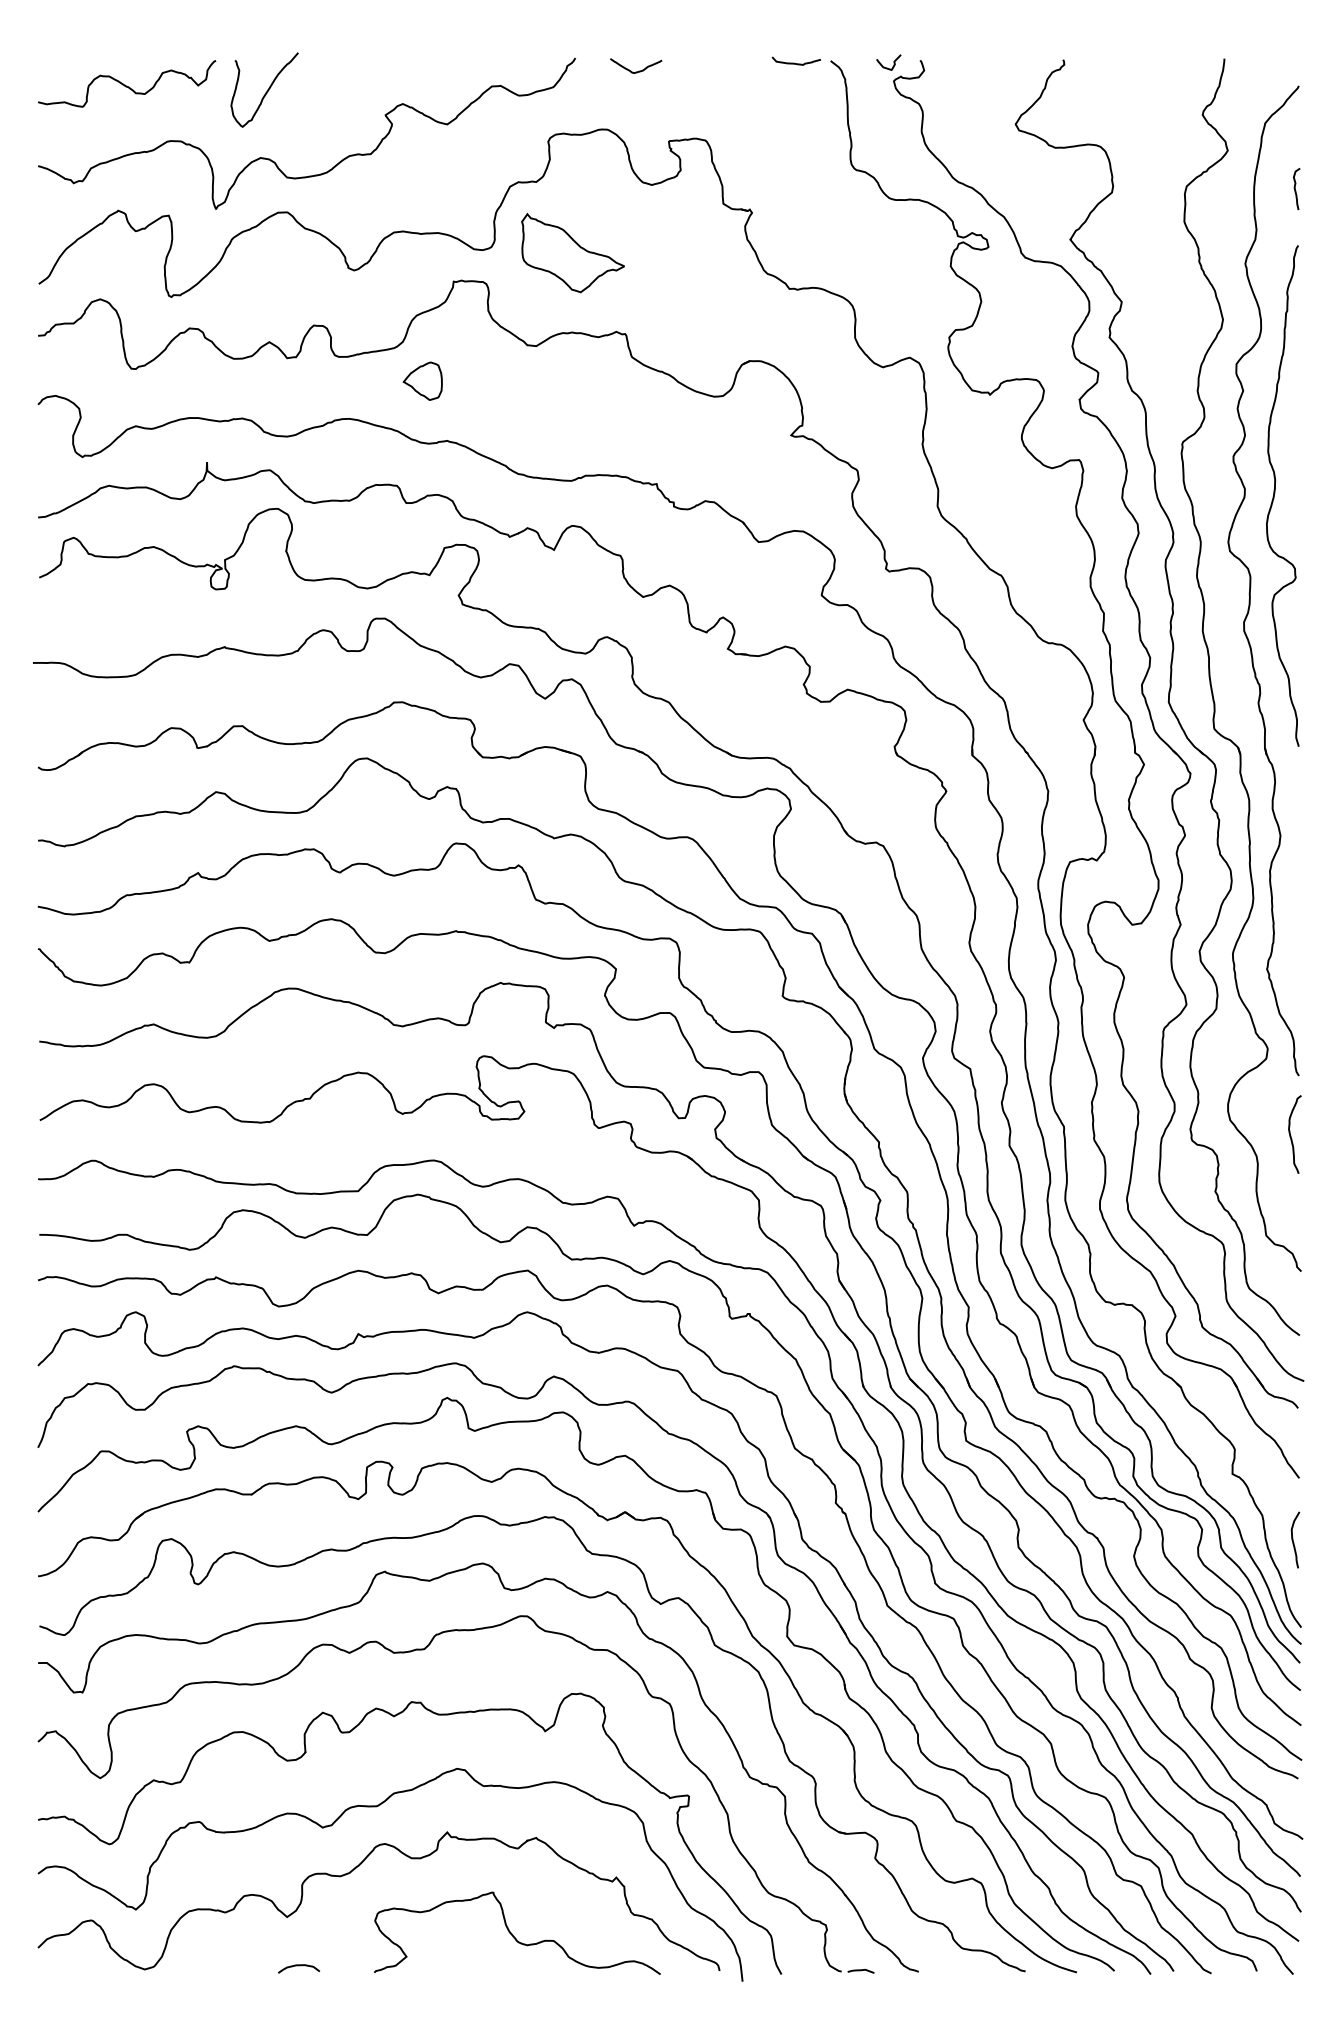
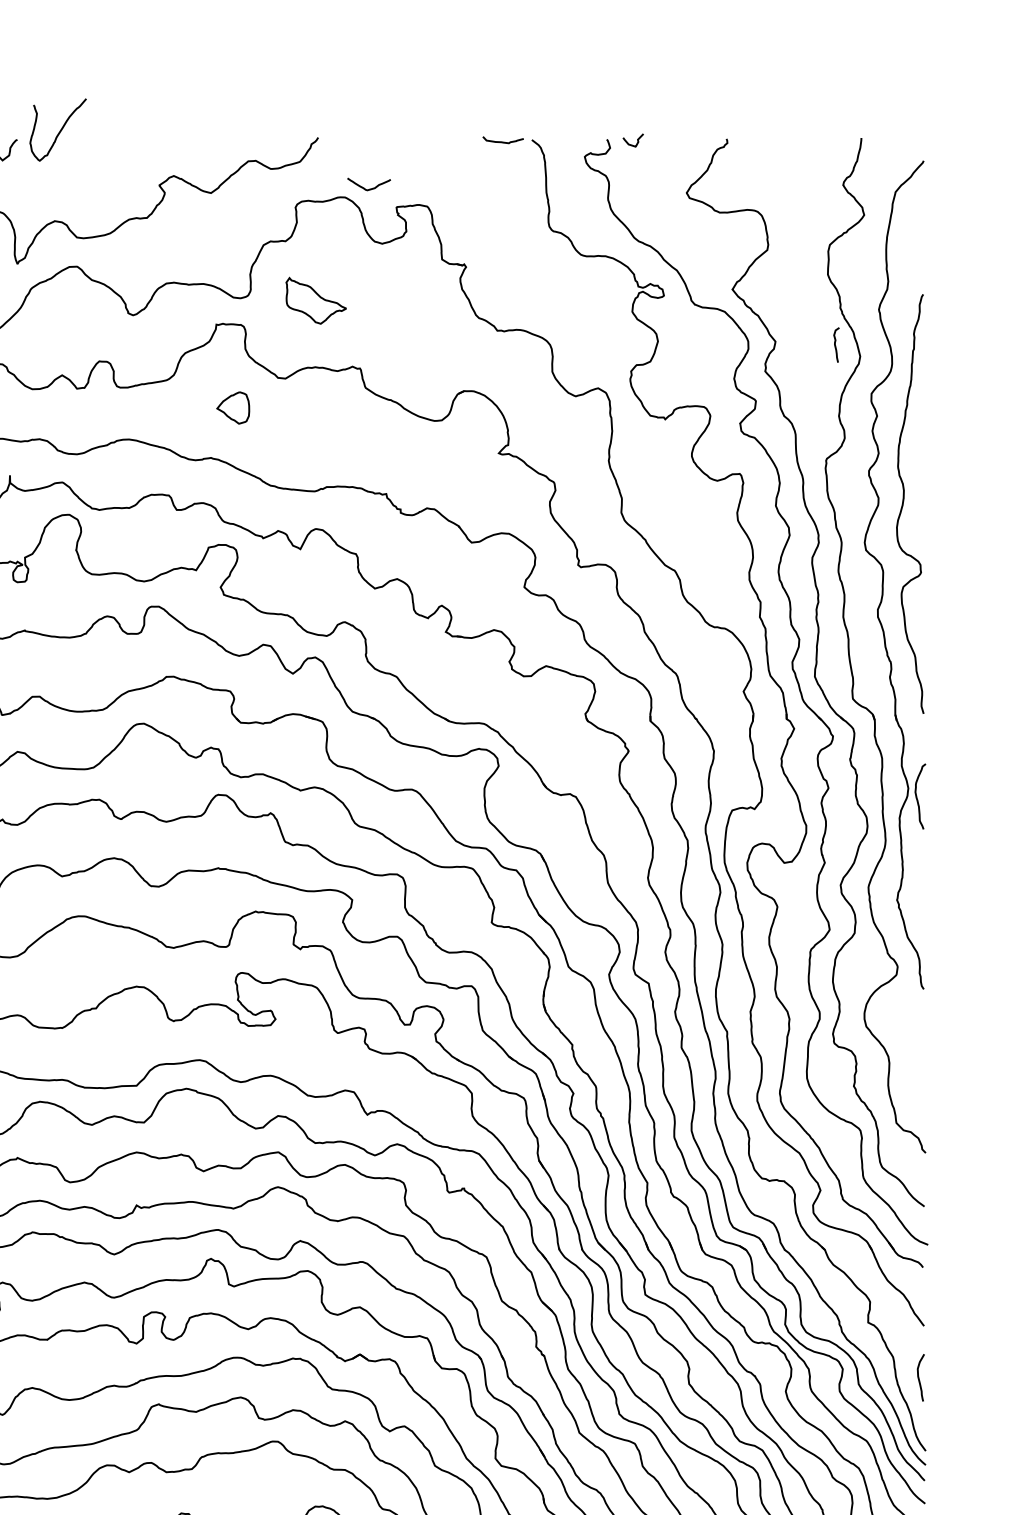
curve: (893, 62) -> (637, 140), moved
curve: (639, 70) -> (371, 188), moved
curve: (266, 91) -> (59, 131), moved
curve: (1295, 188) -> (835, 344), moved
part: (572, 253) -> (315, 301), size x0.7
part: (422, 380) -> (232, 407), moved
curve: (1291, 1135) -> (917, 797), moved

